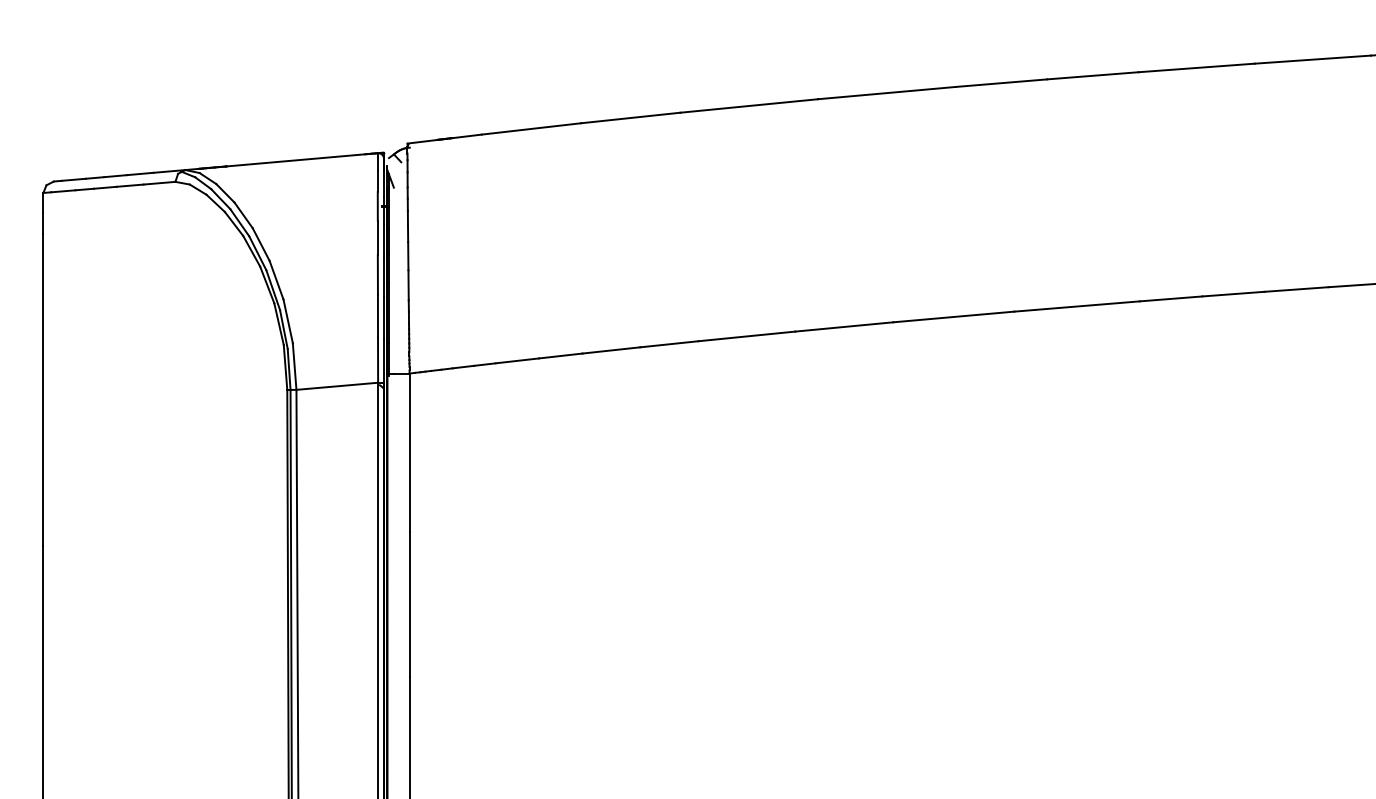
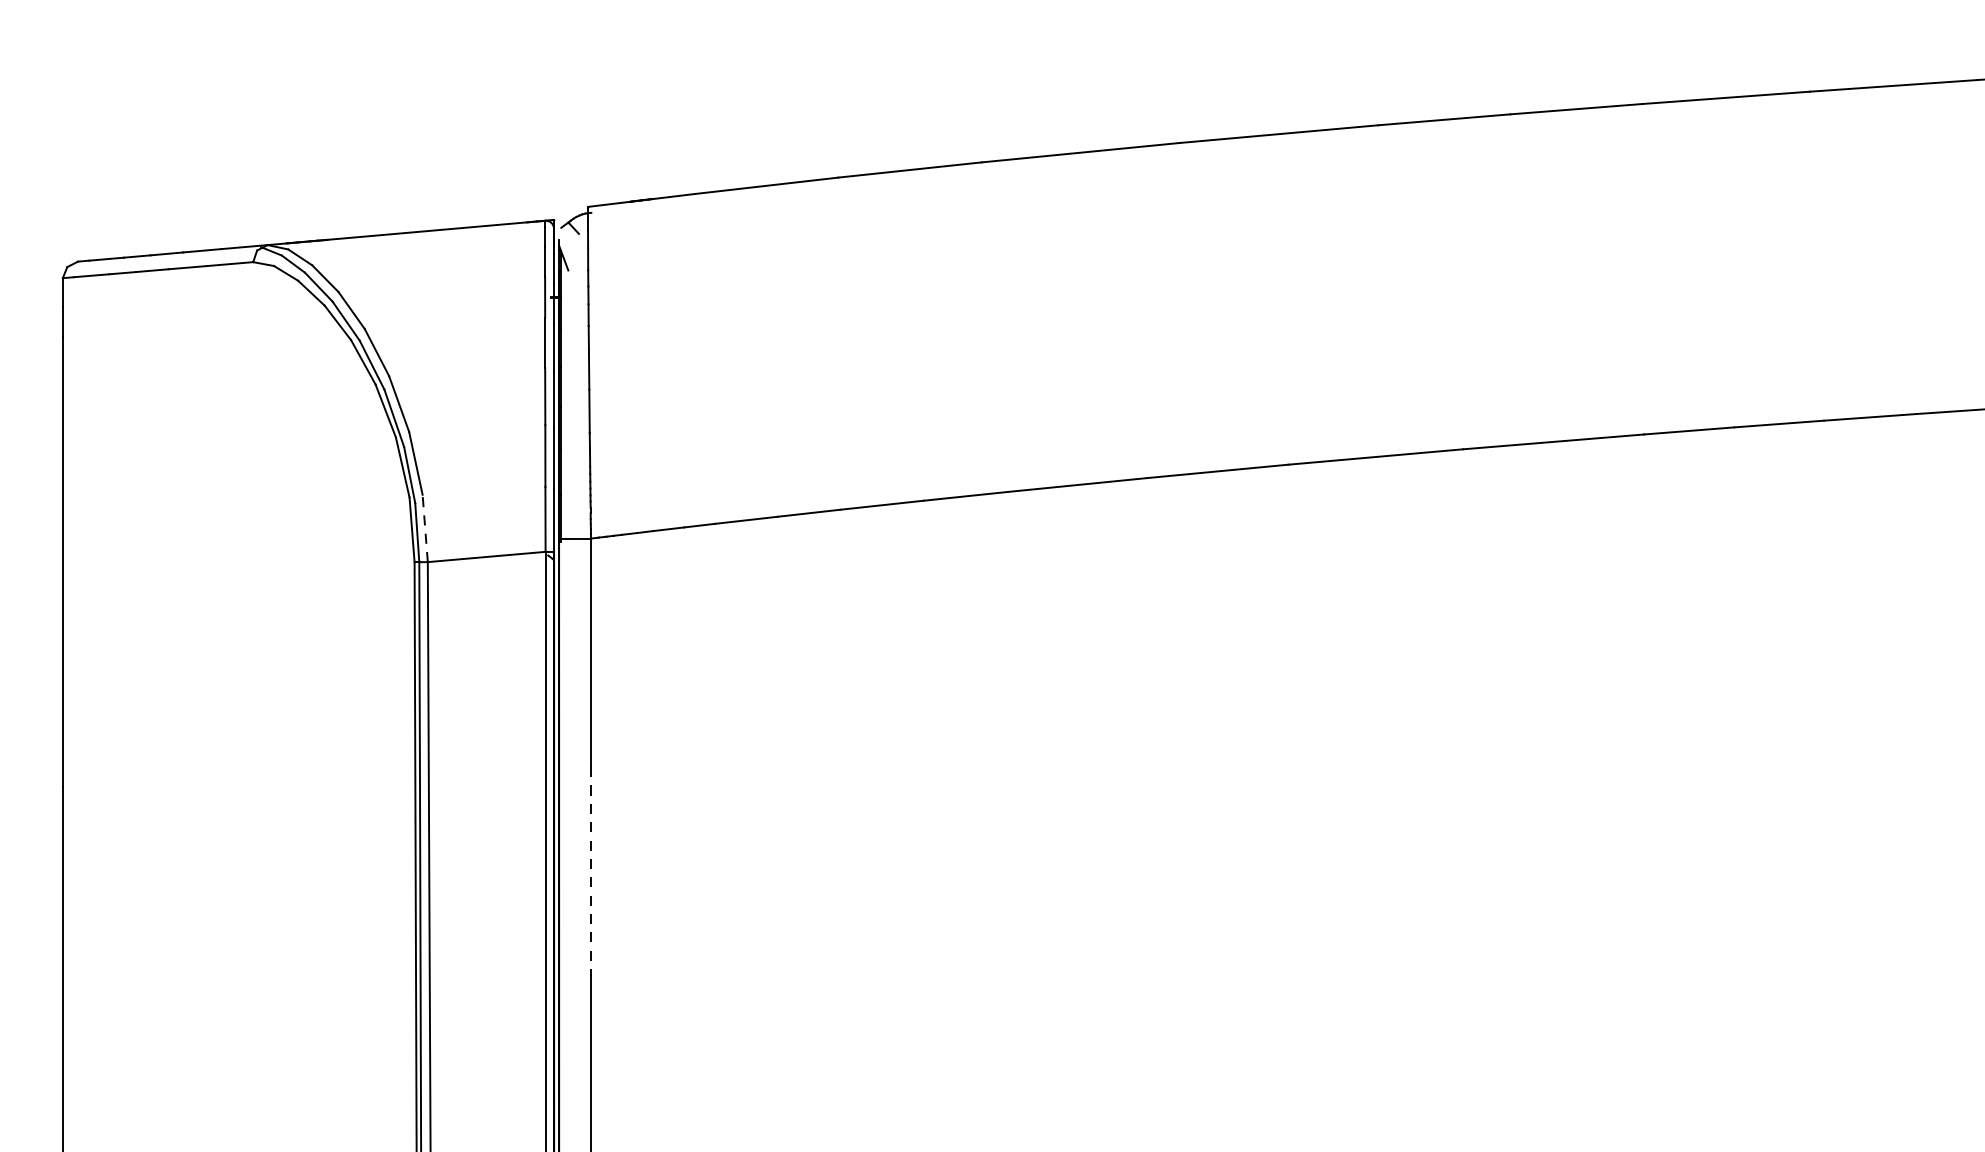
line: (294, 366) -> (424, 528), solid -> dashed
line: (409, 604) -> (590, 871), solid -> dashed

